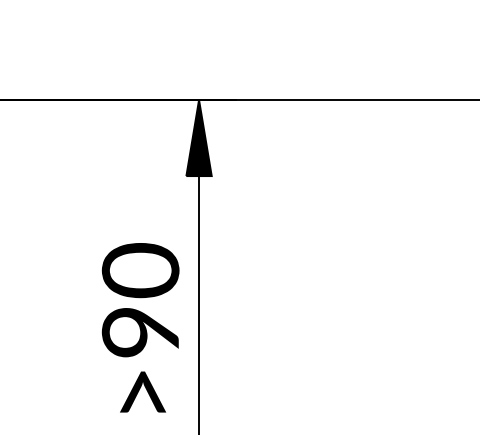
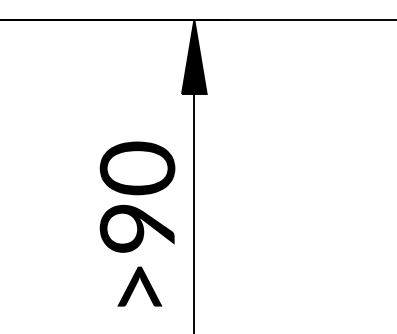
text: (140, 327) -> (137, 223), moved

